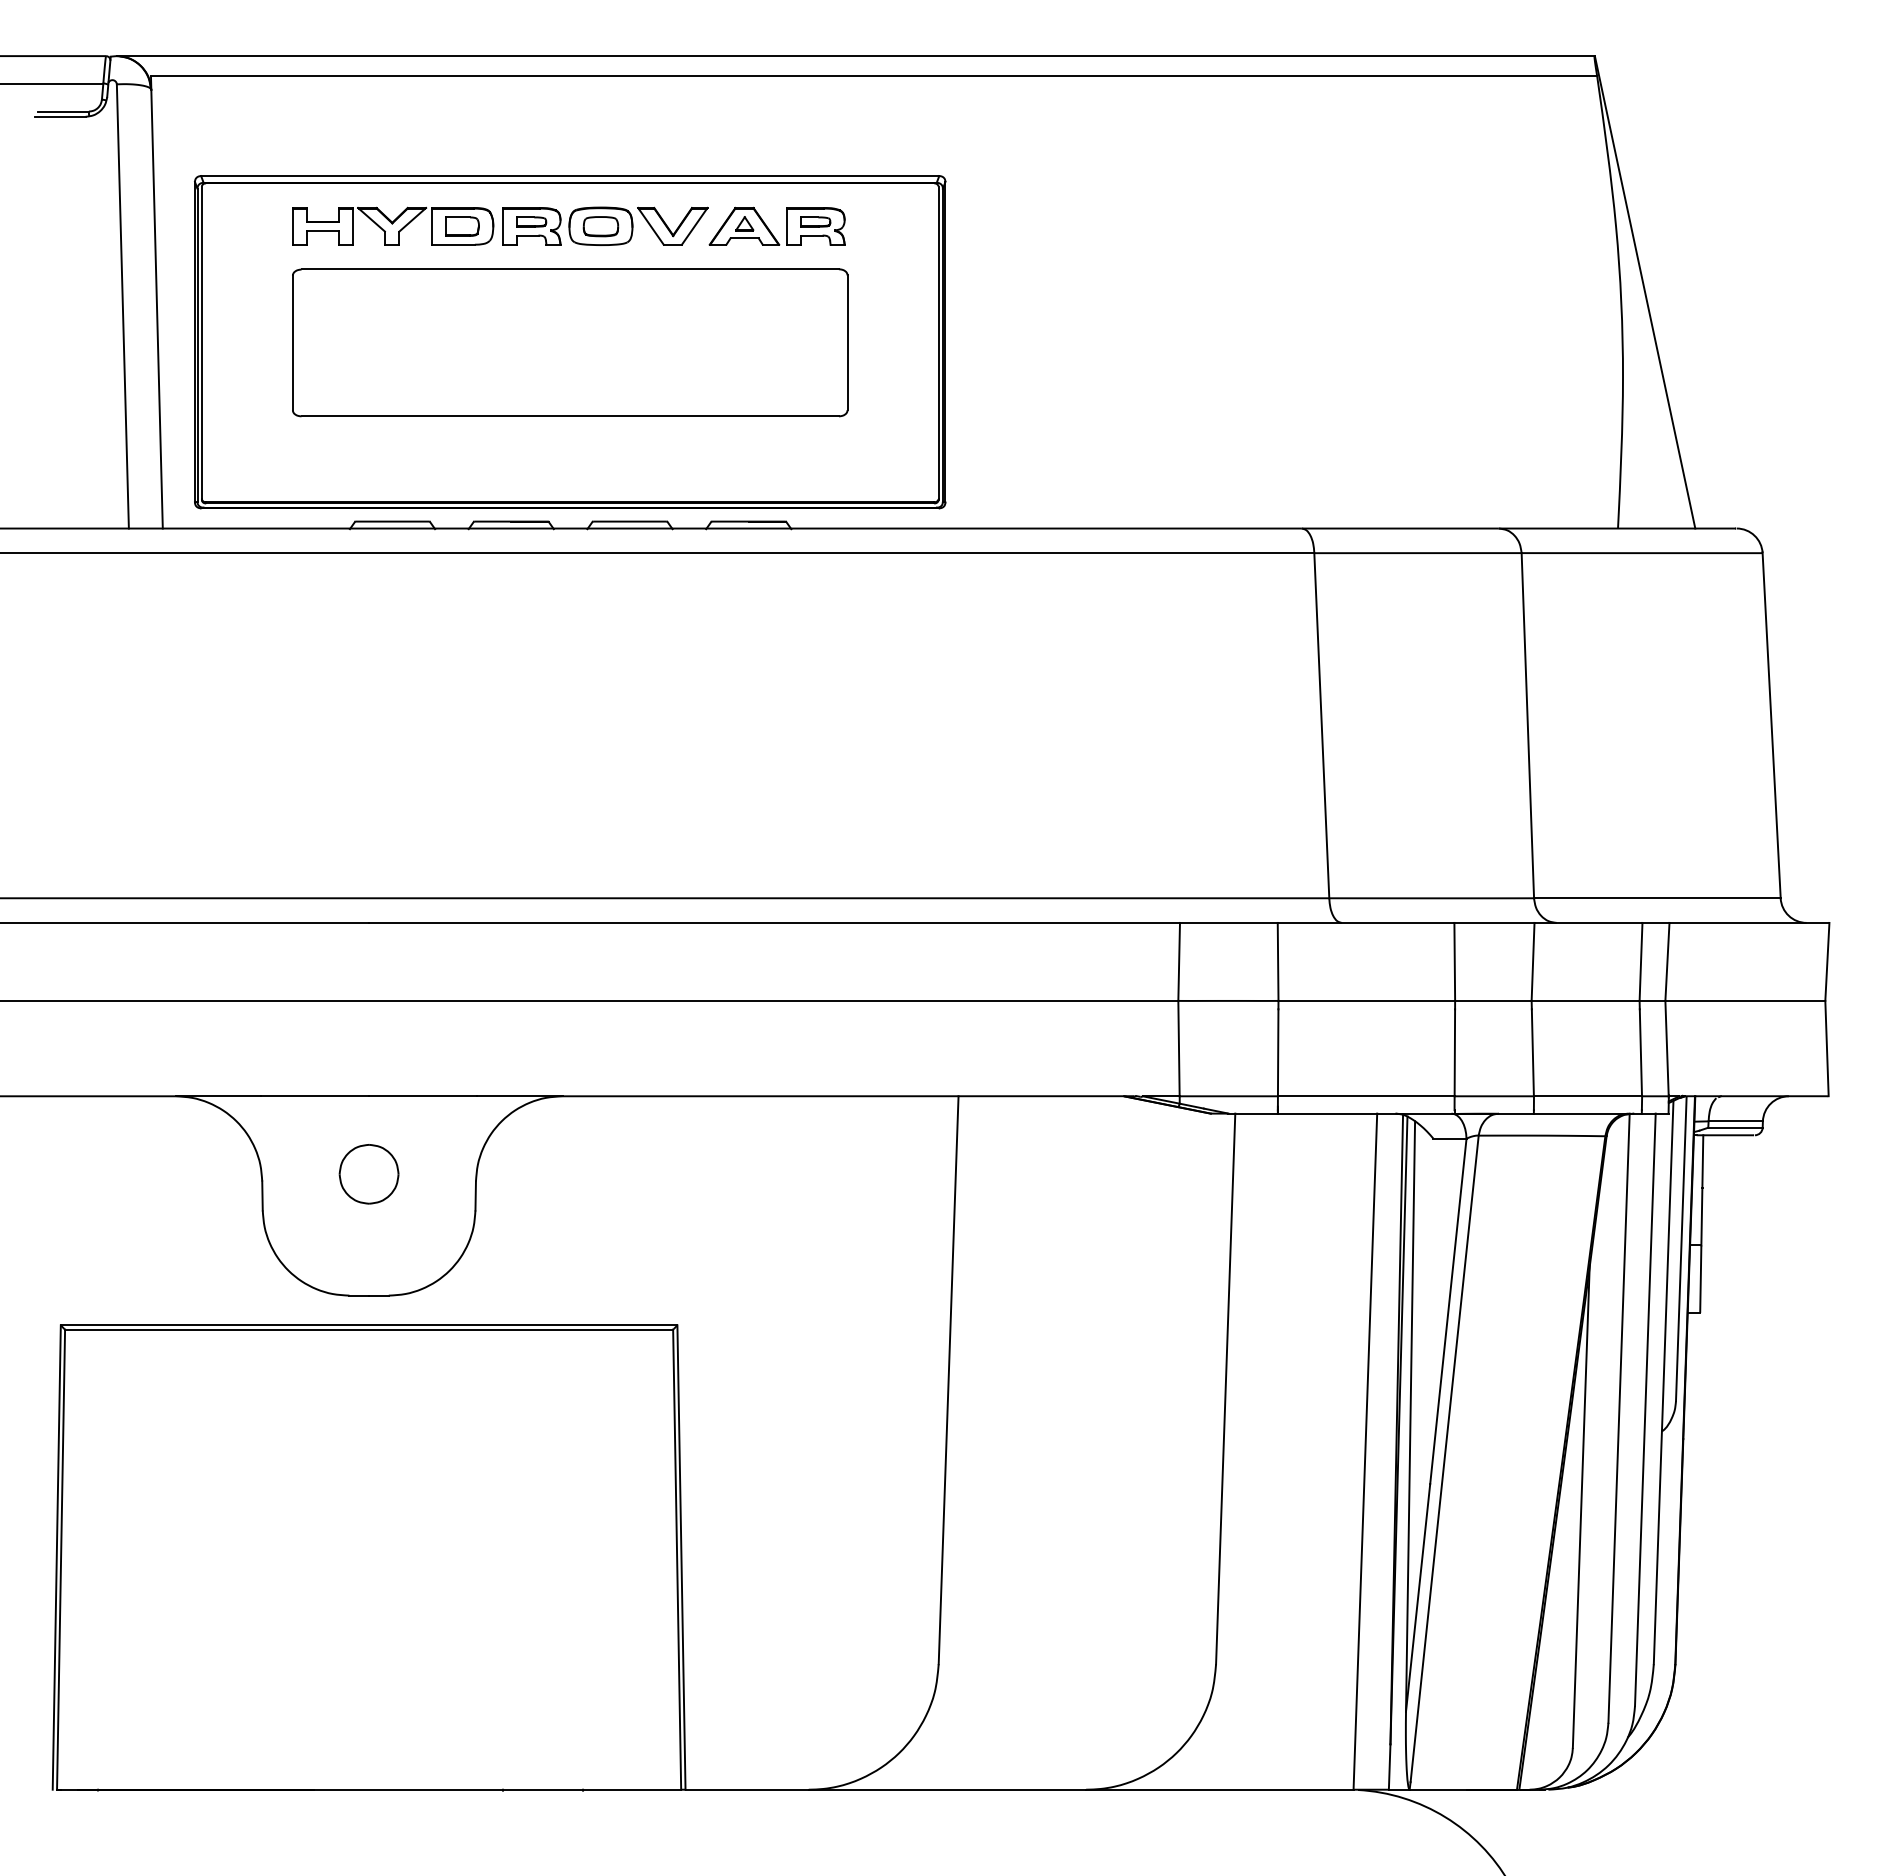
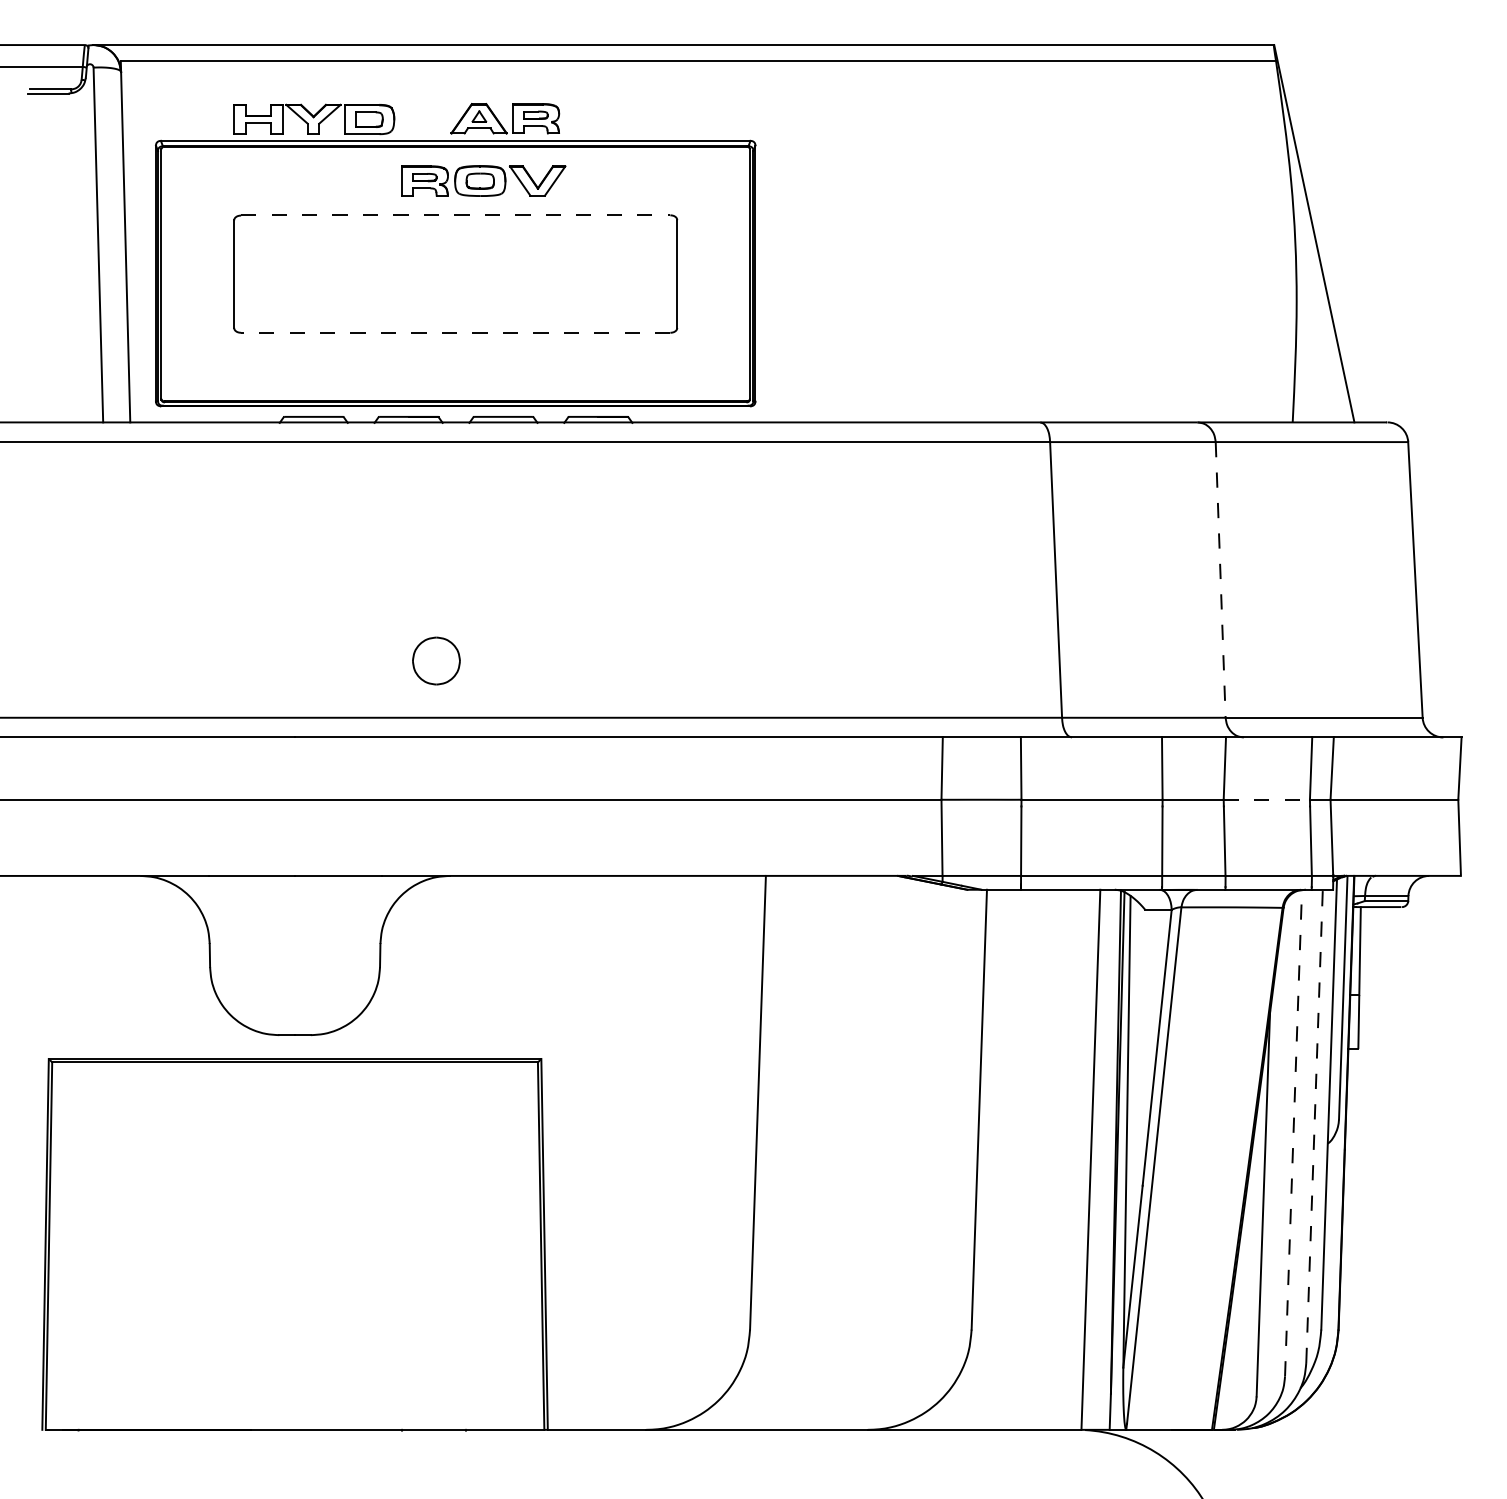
part: (393, 225) -> (314, 118), moved
part: (770, 230) -> (499, 122), moved
line: (570, 269) -> (455, 215), solid -> dashed
line: (570, 416) -> (455, 332), solid -> dashed
line: (1527, 725) -> (1220, 579), solid -> dashed
line: (1585, 1000) -> (1266, 799), solid -> dashed
part: (368, 1174) -> (435, 661), moved
line: (1645, 1409) -> (1314, 1126), solid -> dashed
line: (1619, 1418) -> (1293, 1133), solid -> dashed

